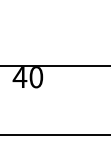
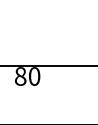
text: (19, 77) -> (20, 76), 40 -> 80

